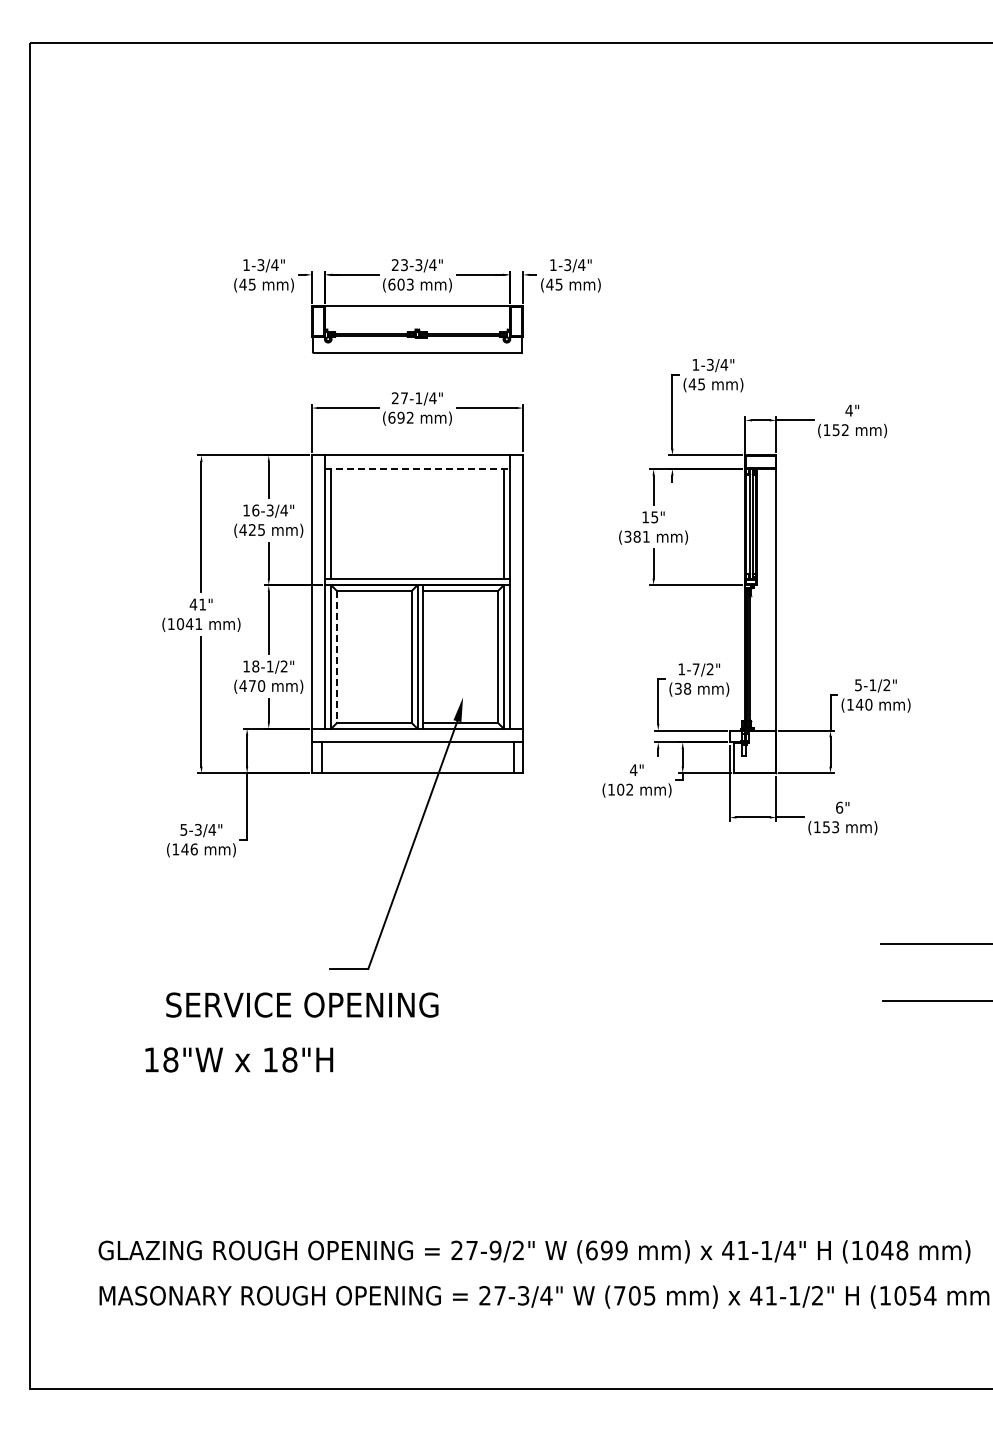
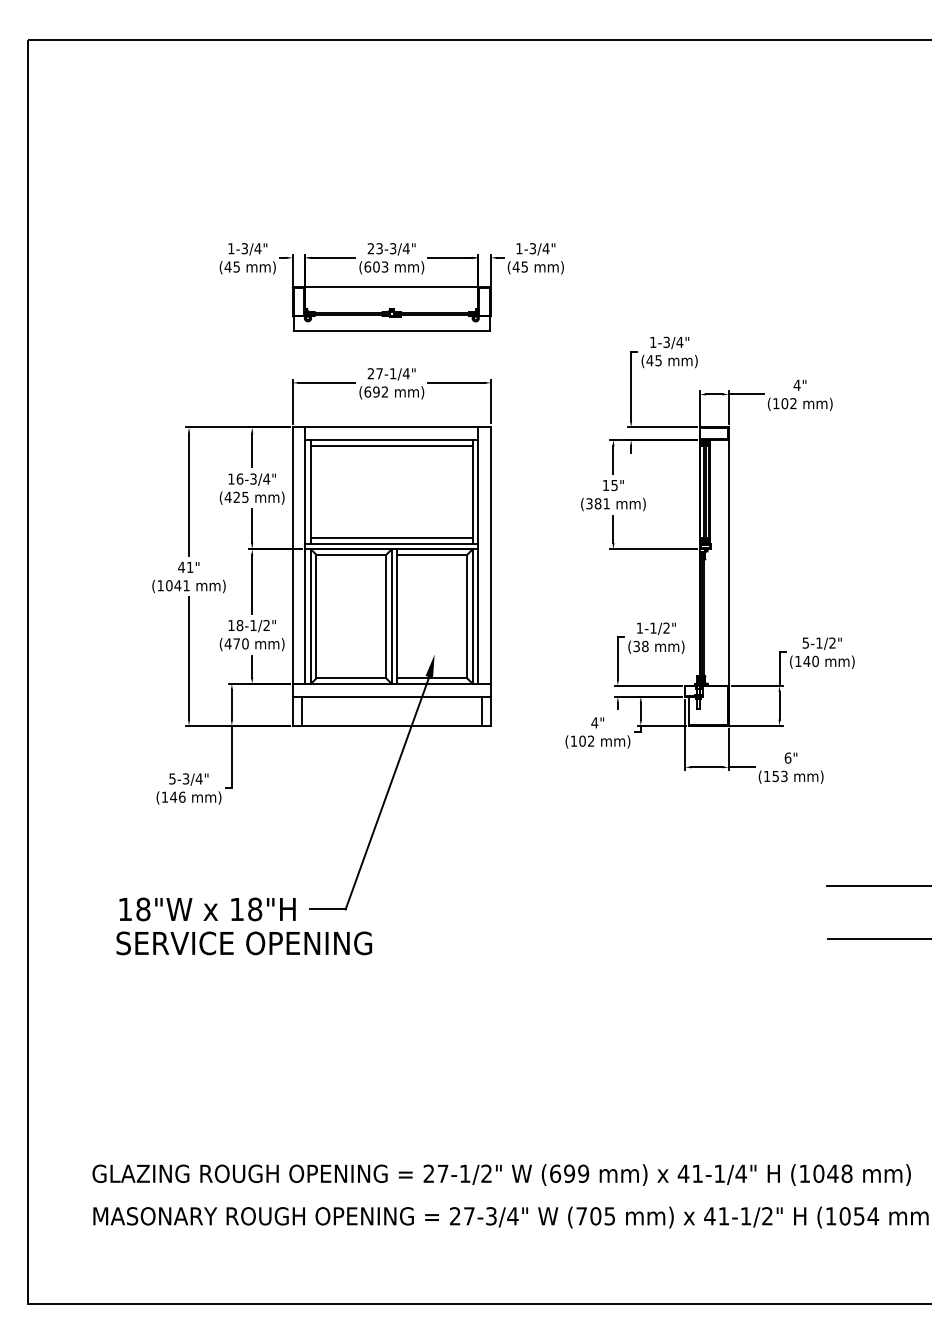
text: (835, 430) -> (784, 403), (152 -> (102
line: (418, 468) -> (392, 439), dashed -> solid
line: (417, 474) -> (391, 445), added
line: (417, 573) -> (391, 538), added
line: (337, 657) -> (316, 617), dashed -> solid
text: (695, 669) -> (652, 628), 1-7/2" -> 1-1/2"
text: (302, 1004) -> (244, 942), moved
text: (239, 1059) -> (207, 909), moved
text: (495, 1250) -> (465, 1173), 27-9/2" -> 27-1/2"

